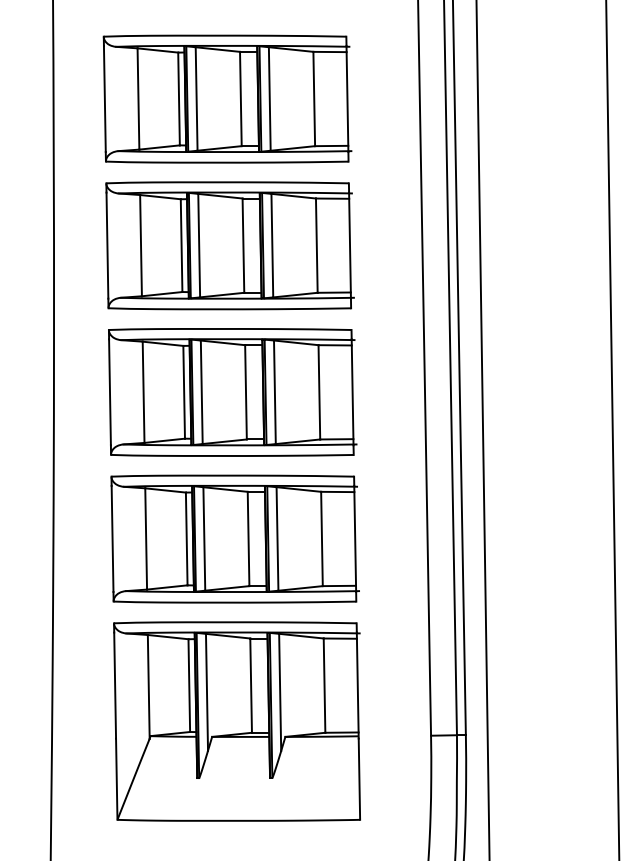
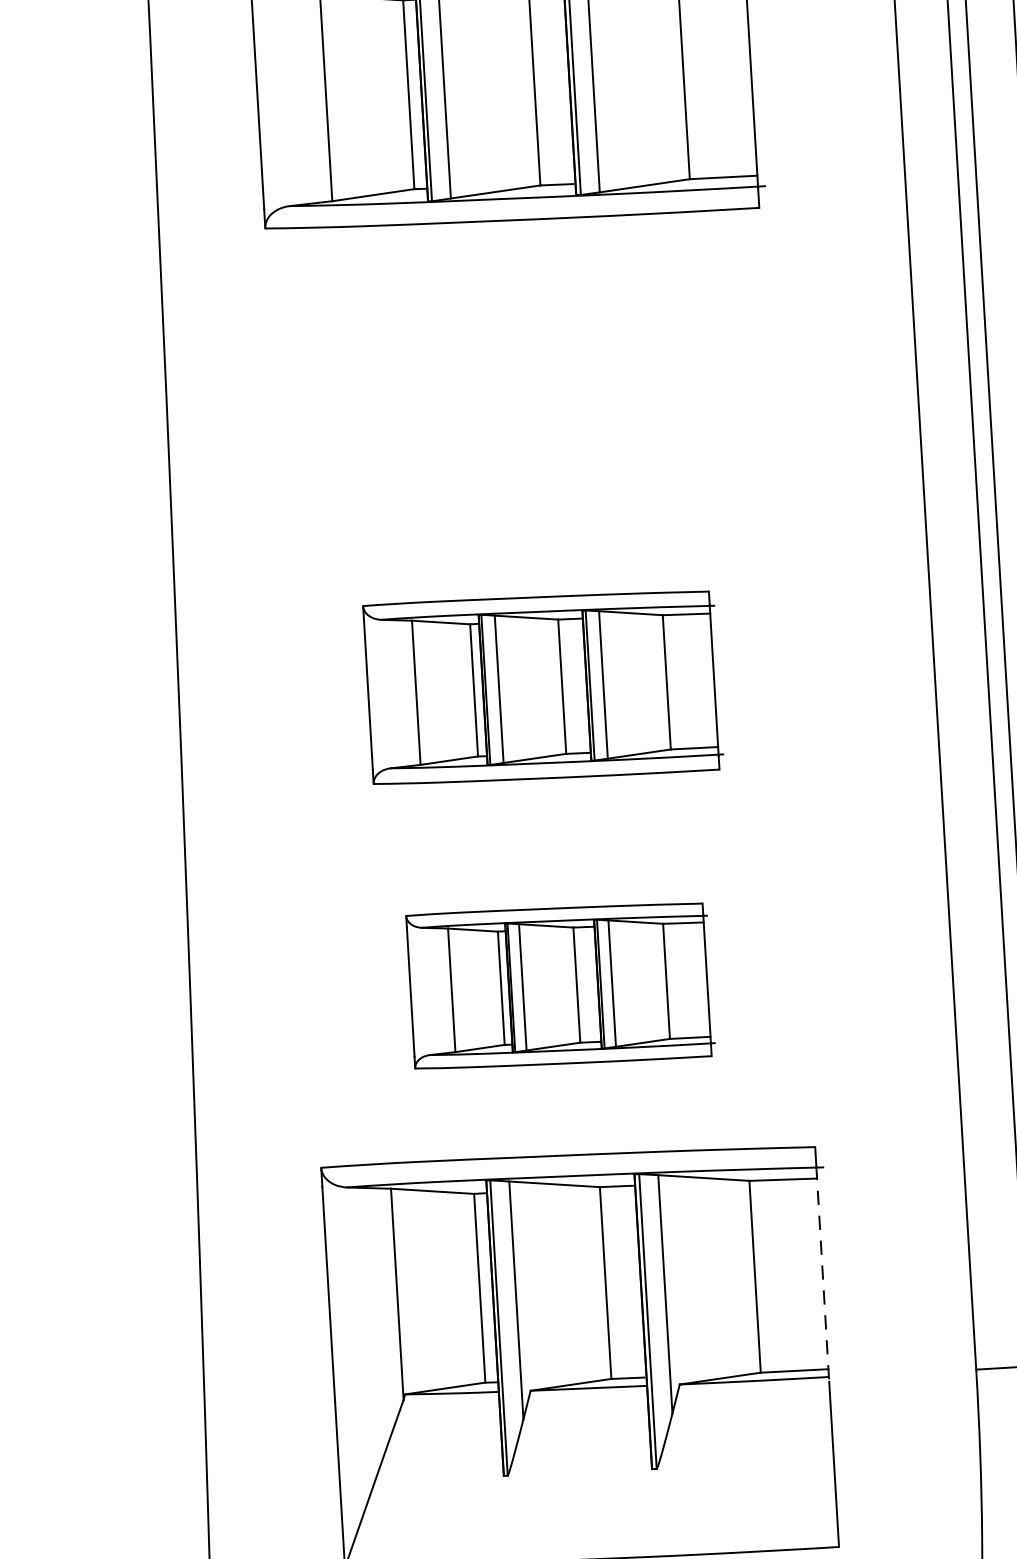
part: (229, 245) -> (524, 388), removed
part: (232, 392) -> (542, 687), size x0.7
part: (234, 538) -> (559, 984), size x0.6
line: (357, 686) -> (822, 1275), solid -> dashed

